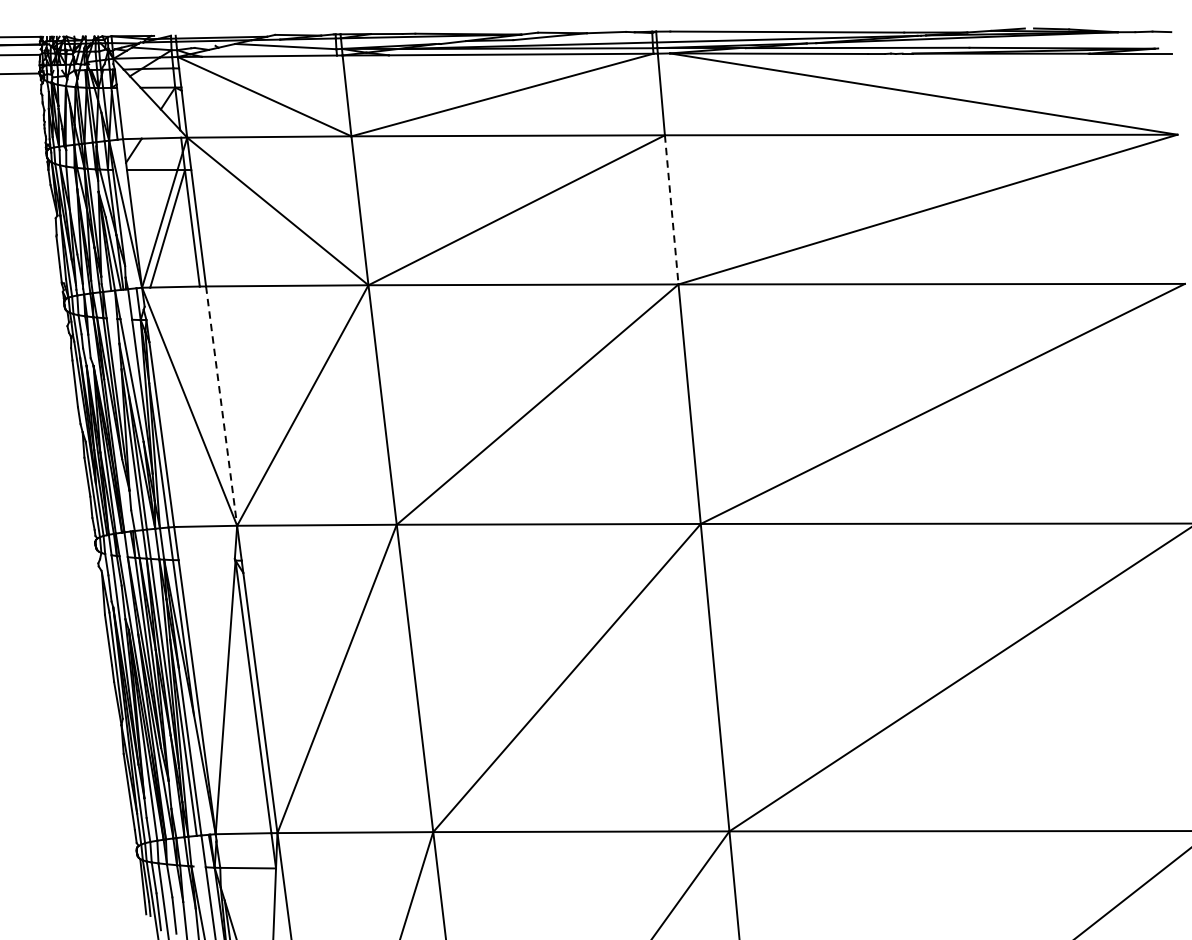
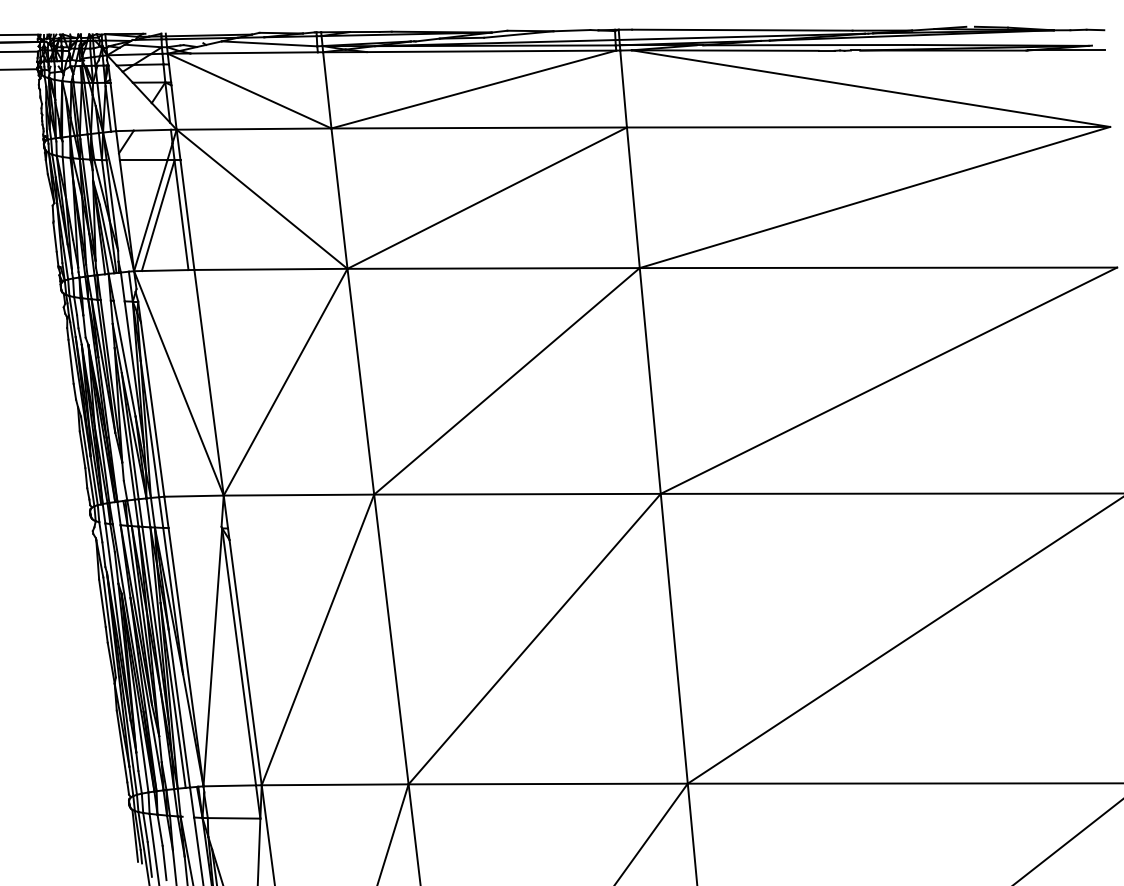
line: (671, 209) -> (633, 197), dashed -> solid
line: (222, 405) -> (209, 382), dashed -> solid

